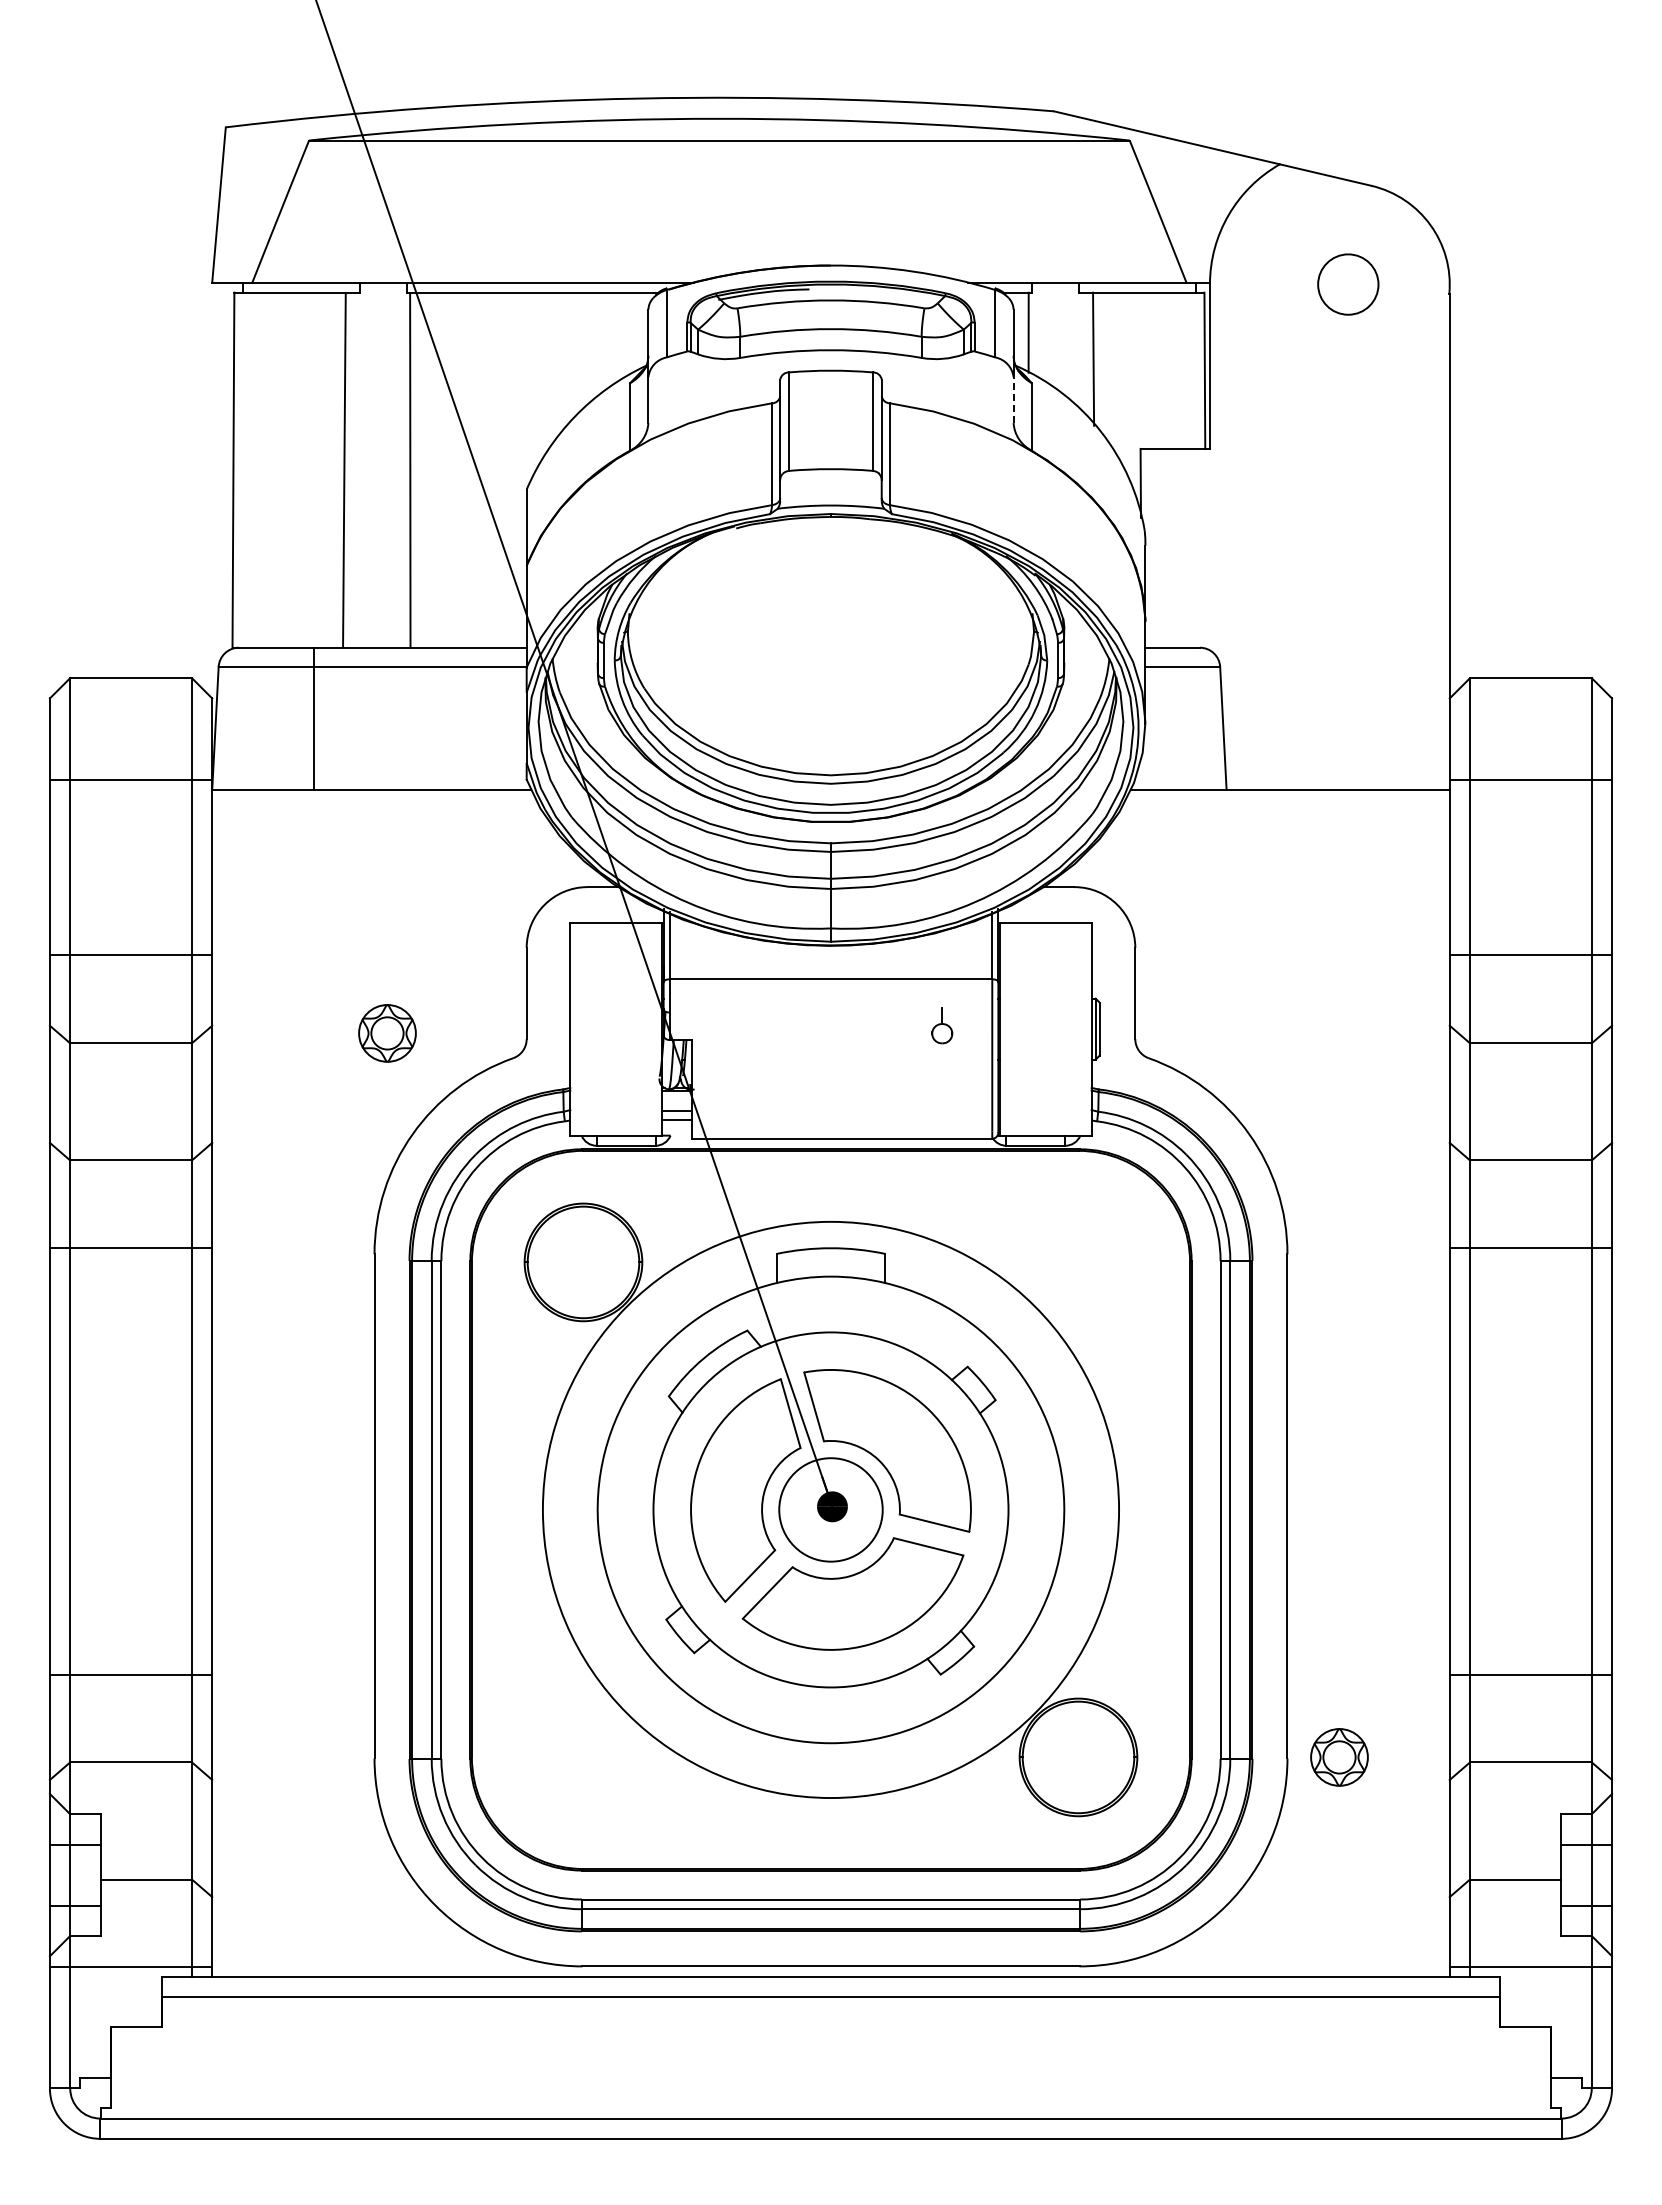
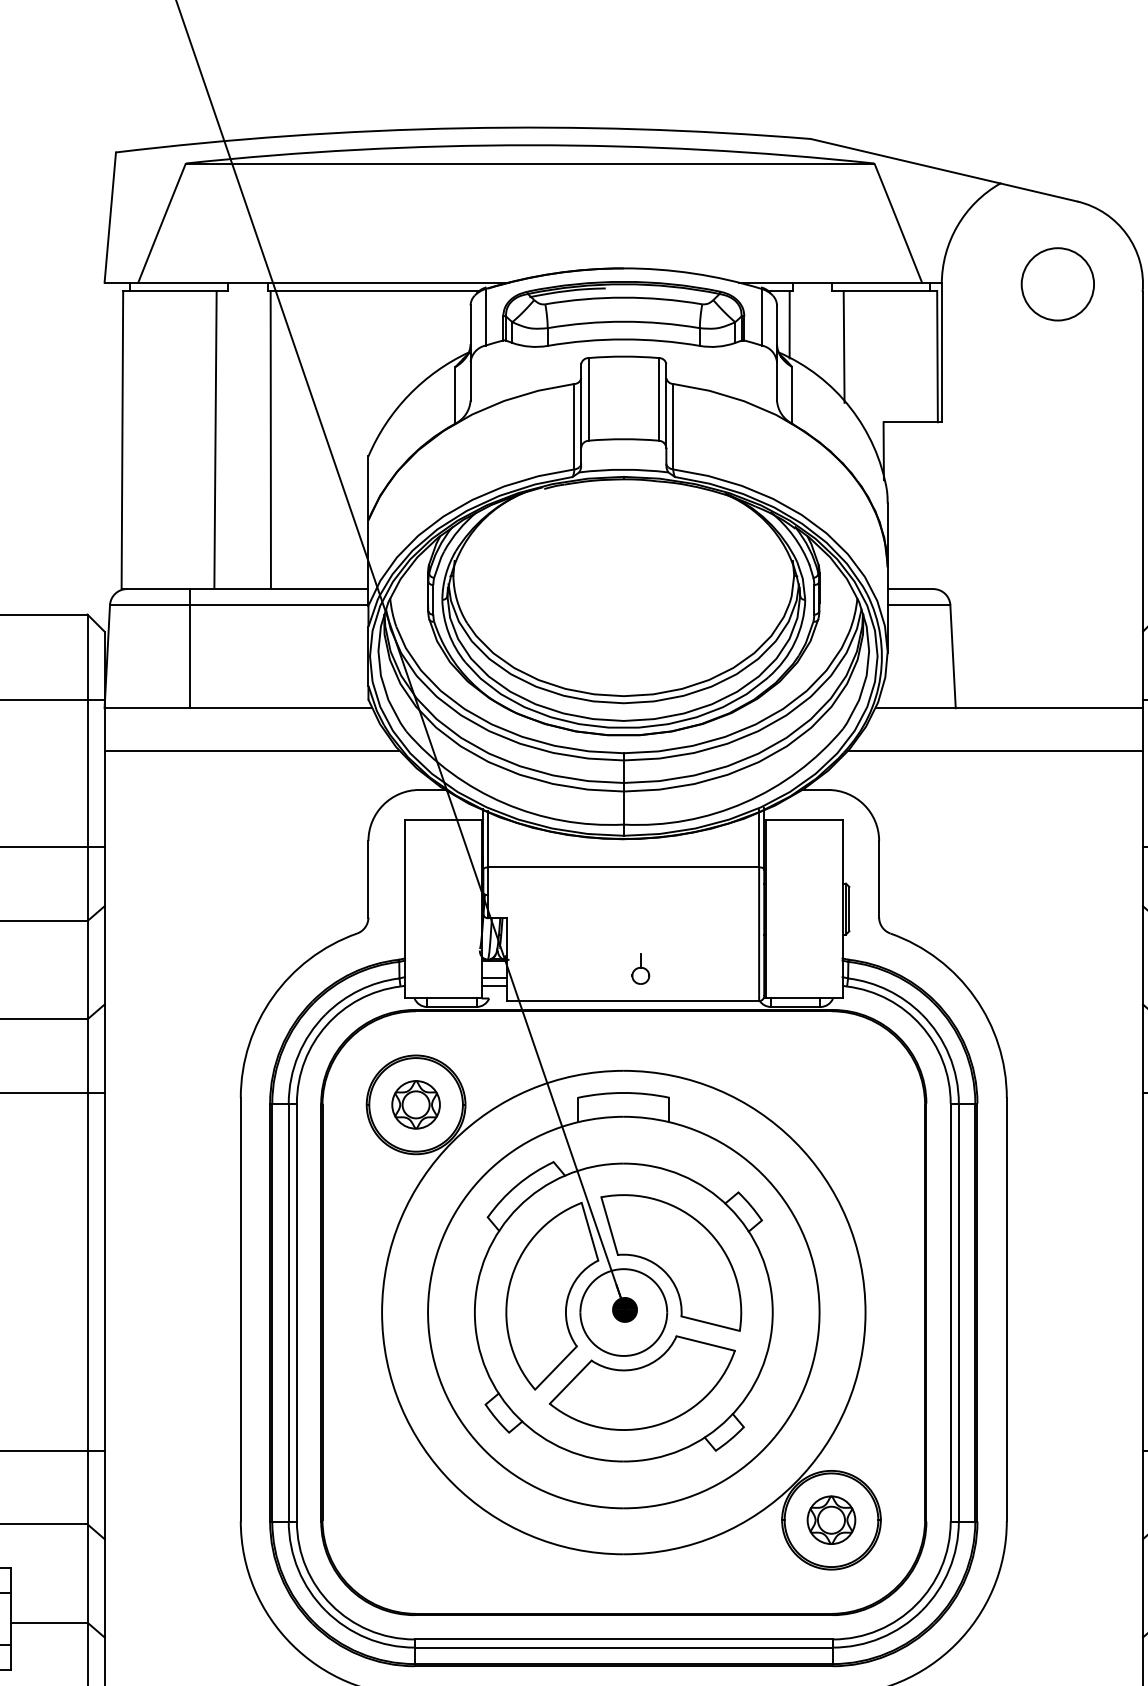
circle: (1348, 284) -> (1058, 284), size x1.43
line: (1013, 400) -> (776, 381), dashed -> solid
line: (387, 840) -> (251, 750), added
line: (1273, 840) -> (995, 750), added
part: (942, 1025) -> (641, 969), moved
part: (387, 1033) -> (416, 1104), moved
part: (1339, 1757) -> (831, 1520), moved

